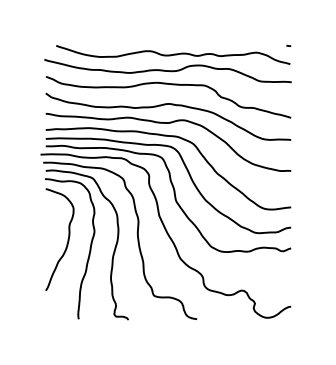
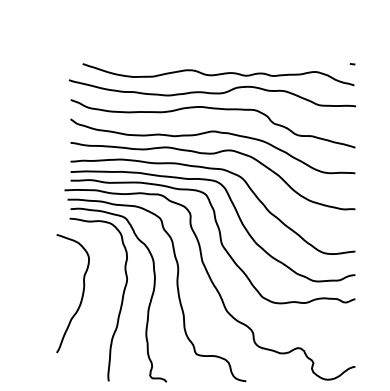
curve: (67, 239) -> (81, 293), moved

